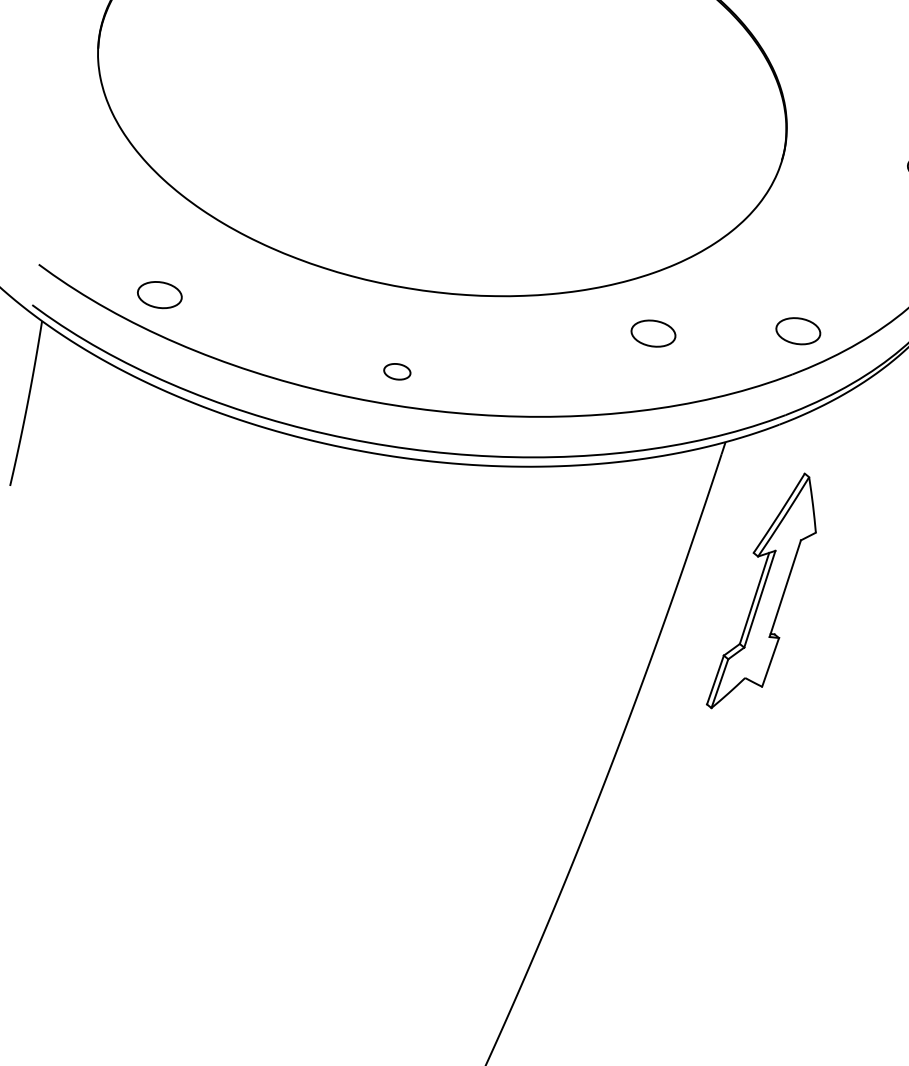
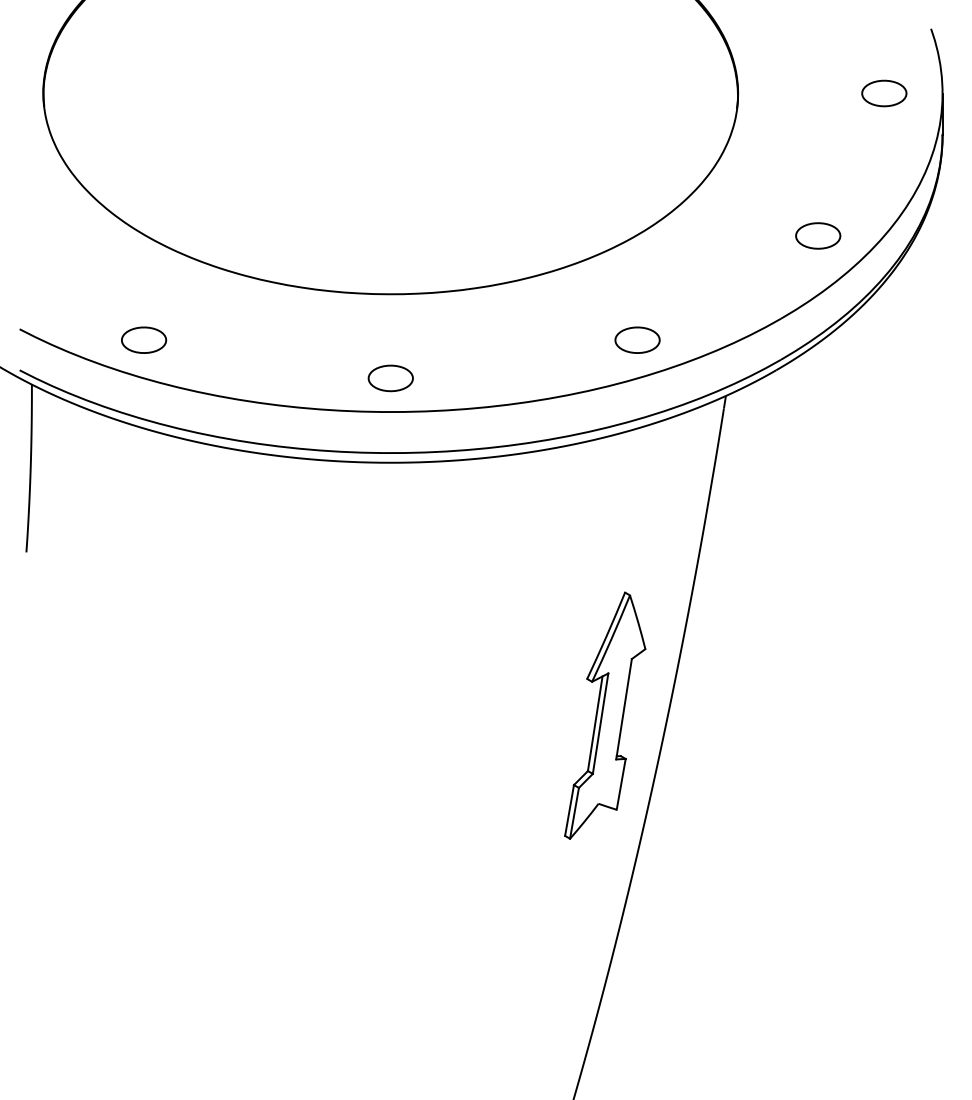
part: (798, 330) -> (818, 235), moved
part: (653, 332) -> (637, 339), moved
part: (397, 371) -> (390, 378), size x1.67
part: (765, 591) -> (605, 715), moved

